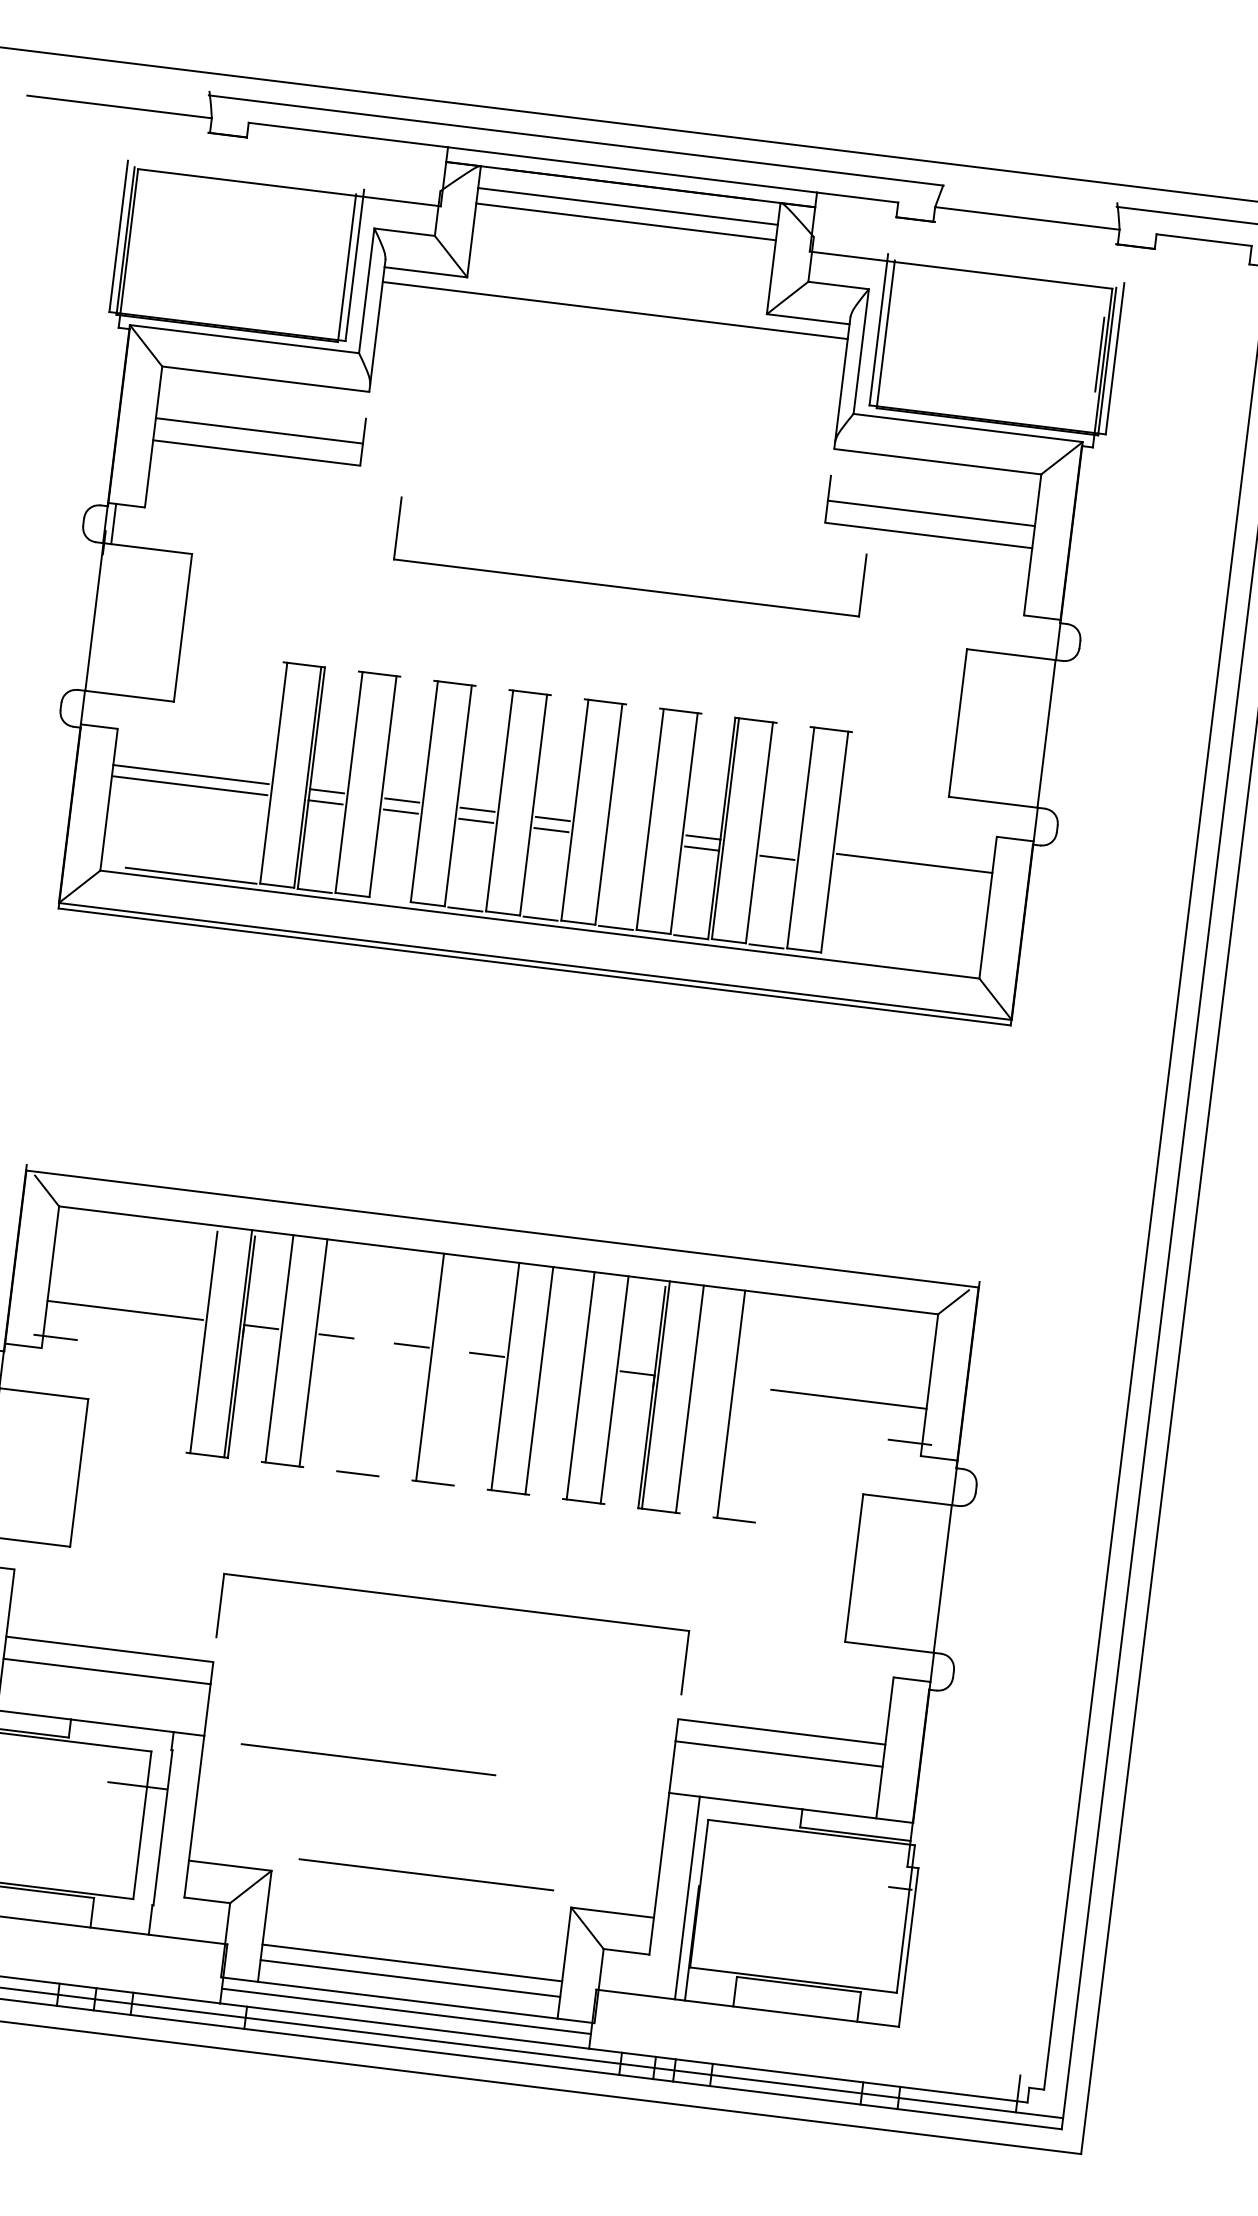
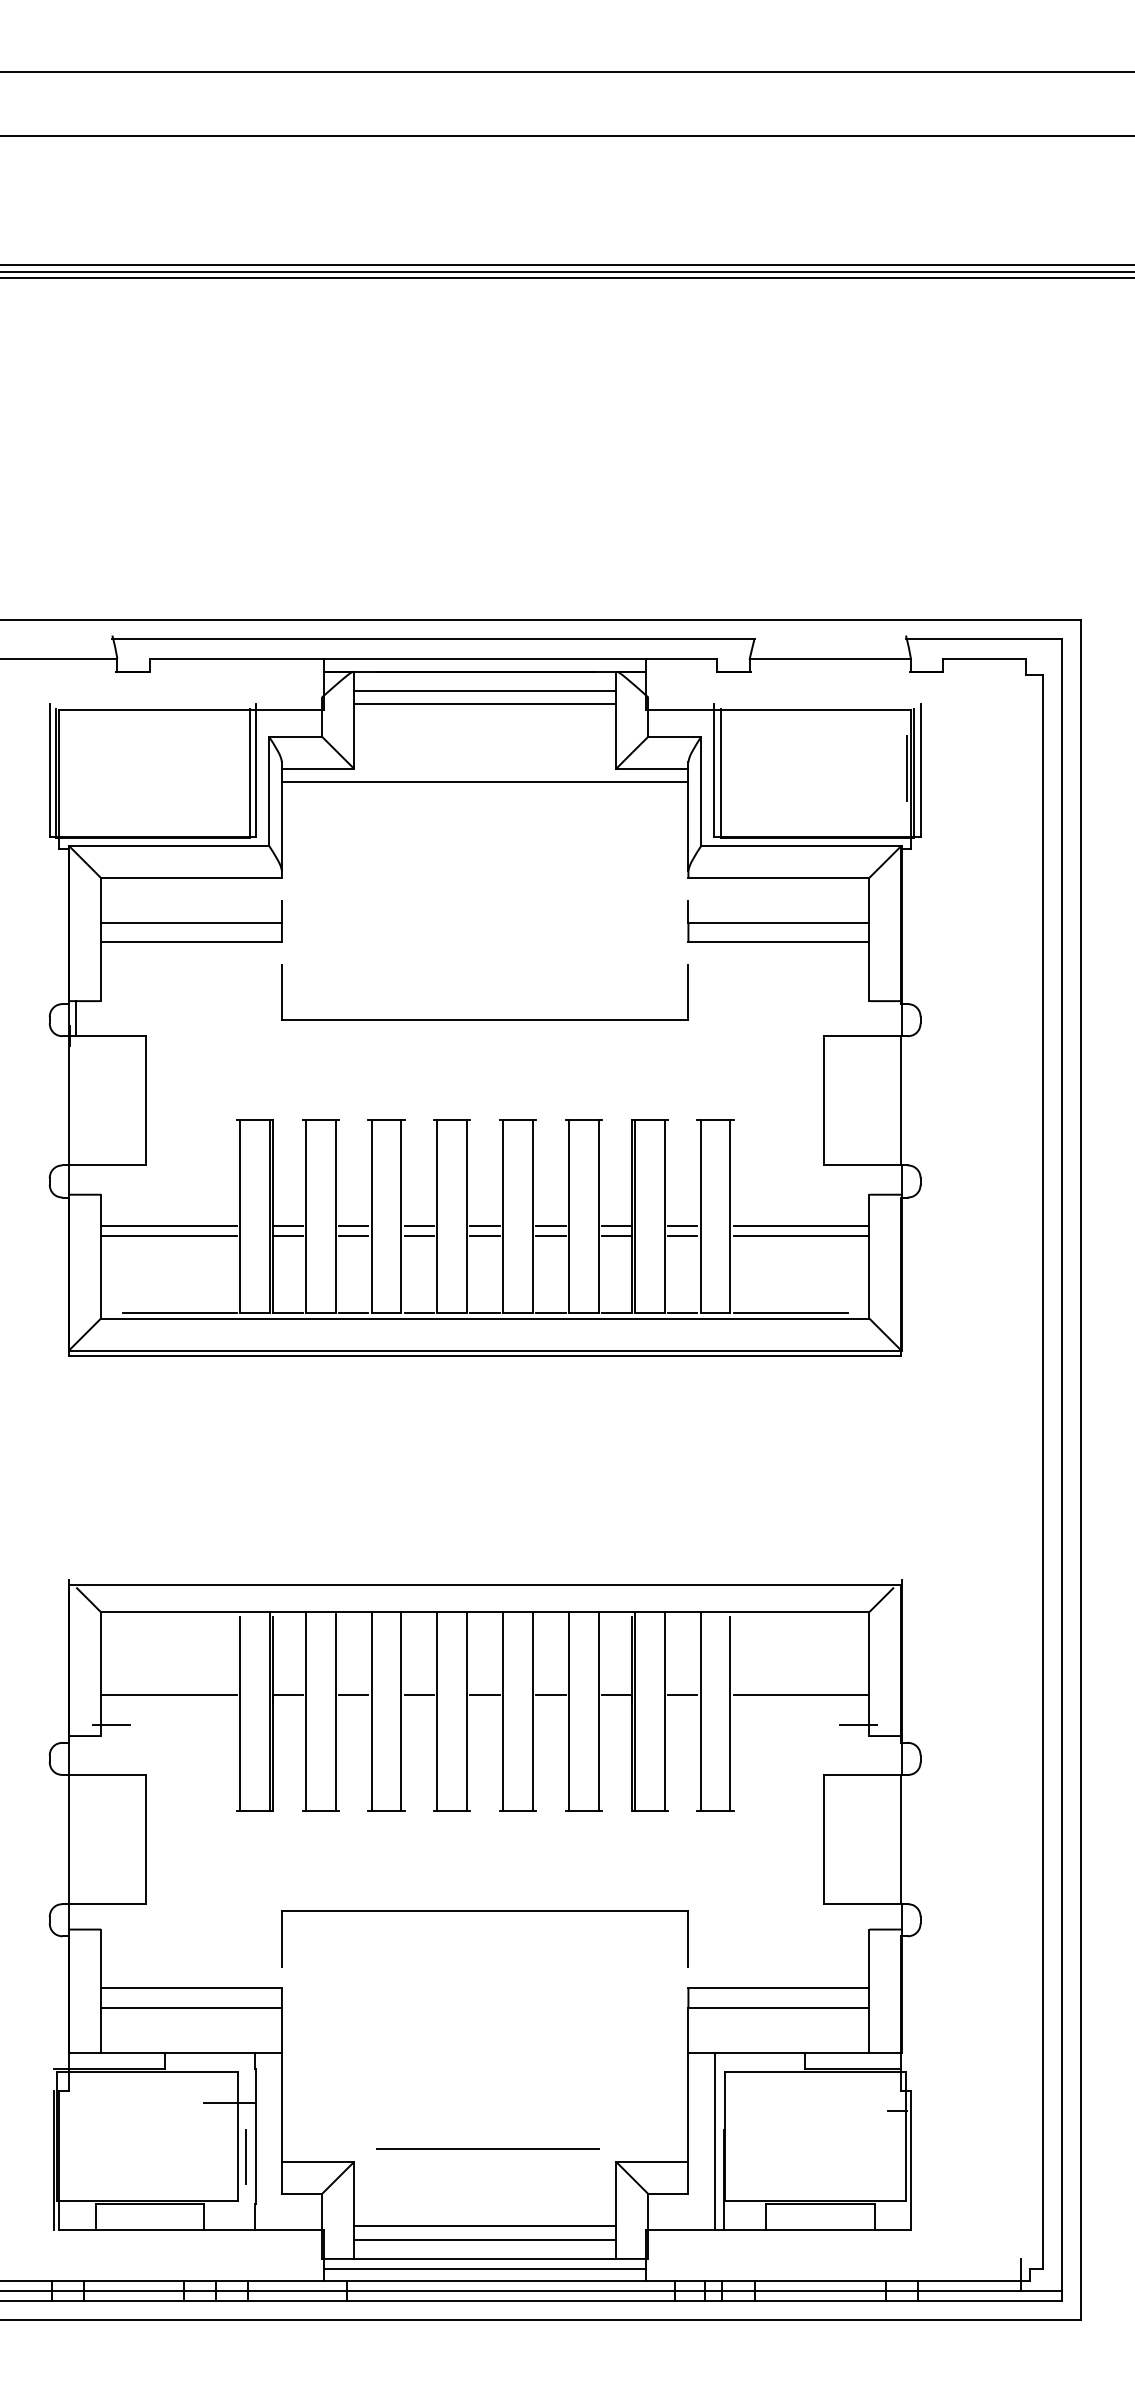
part: (625, 587) -> (484, 1019), moved
line: (627, 828) -> (550, 1226), added
line: (626, 839) -> (550, 1236), added
line: (778, 846) -> (682, 1226), added
line: (913, 875) -> (801, 1236), added
line: (389, 900) -> (353, 1313), added
line: (889, 961) -> (790, 1313), added
line: (354, 1358) -> (371, 1711), added
line: (388, 1362) -> (401, 1711), added
line: (561, 1363) -> (550, 1694), added
line: (464, 1371) -> (467, 1711), added
line: (712, 1382) -> (682, 1694), added
line: (765, 1410) -> (730, 1713), added
line: (368, 1759) -> (425, 2055), removed
line: (149, 1849) -> (246, 2156), added

